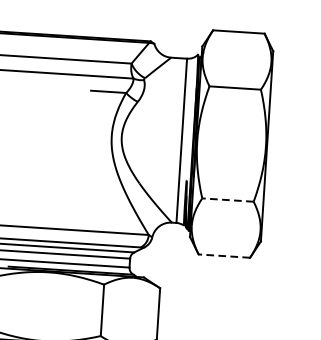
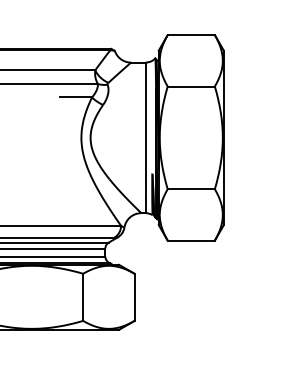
line: (228, 200) -> (191, 189), dashed -> solid
line: (224, 256) -> (191, 240), dashed -> solid

